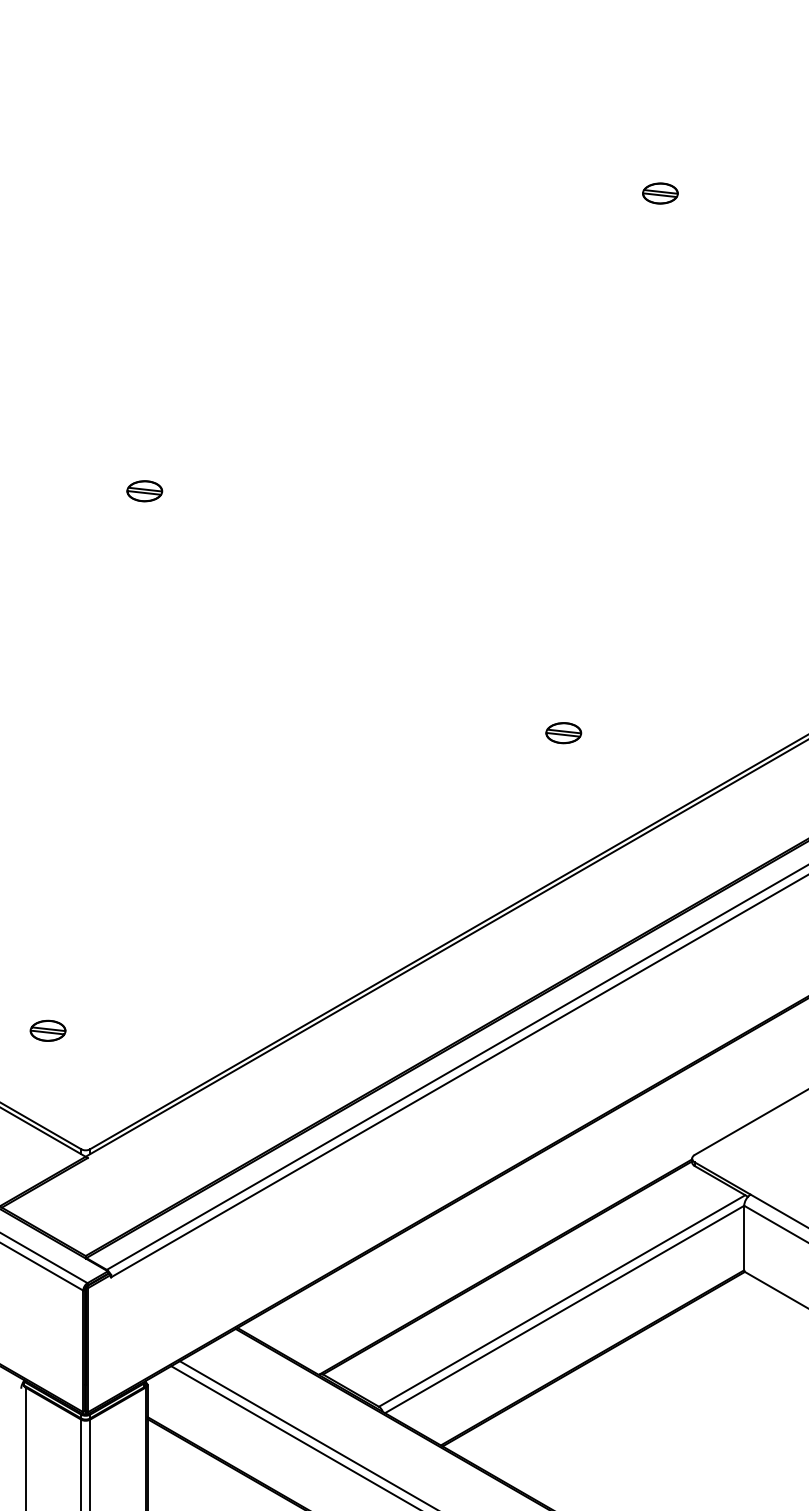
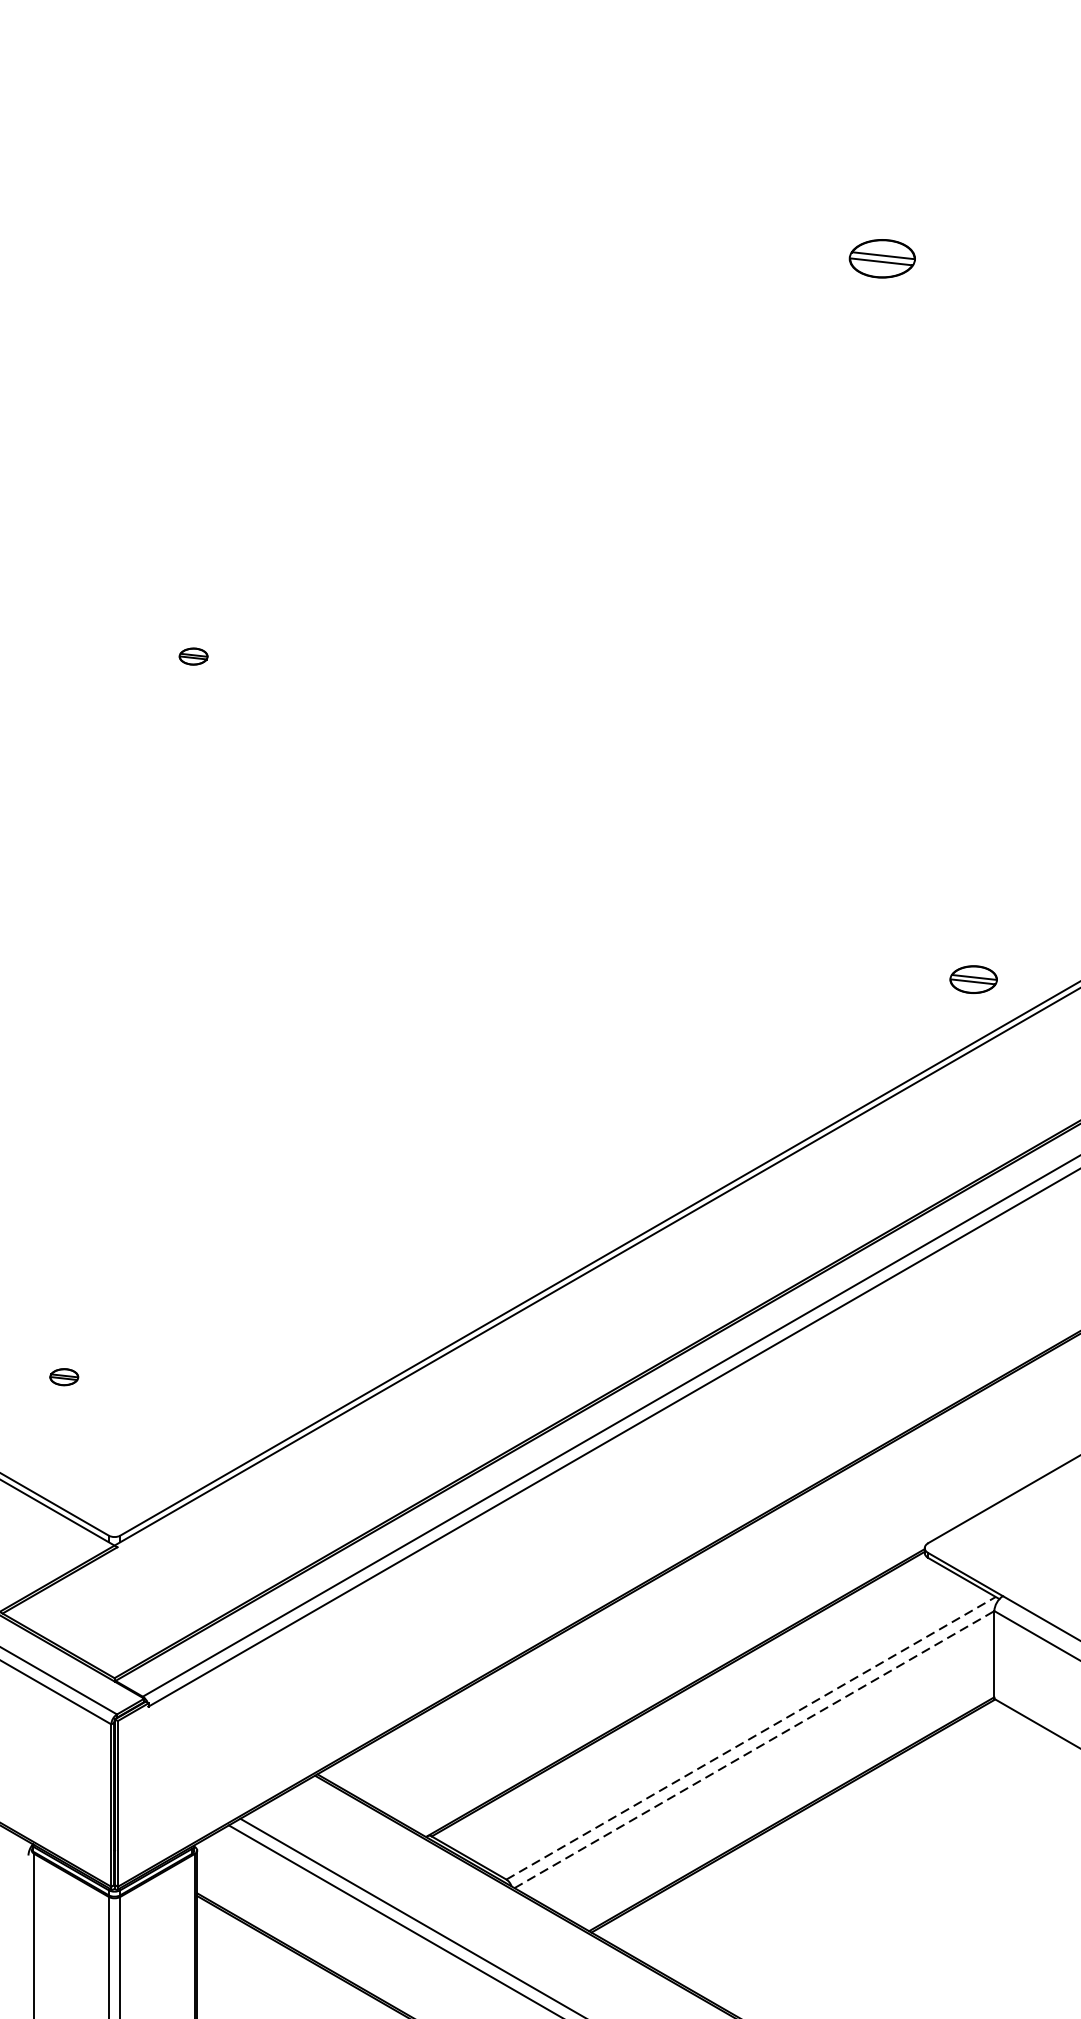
part: (660, 193) -> (882, 258), size x1.4
part: (144, 491) -> (193, 656), size x0.6
part: (563, 733) -> (973, 980), moved
part: (47, 1030) -> (63, 1376), size x0.6
line: (562, 1300) -> (751, 1737), solid -> dashed
line: (565, 1309) -> (755, 1749), solid -> dashed

